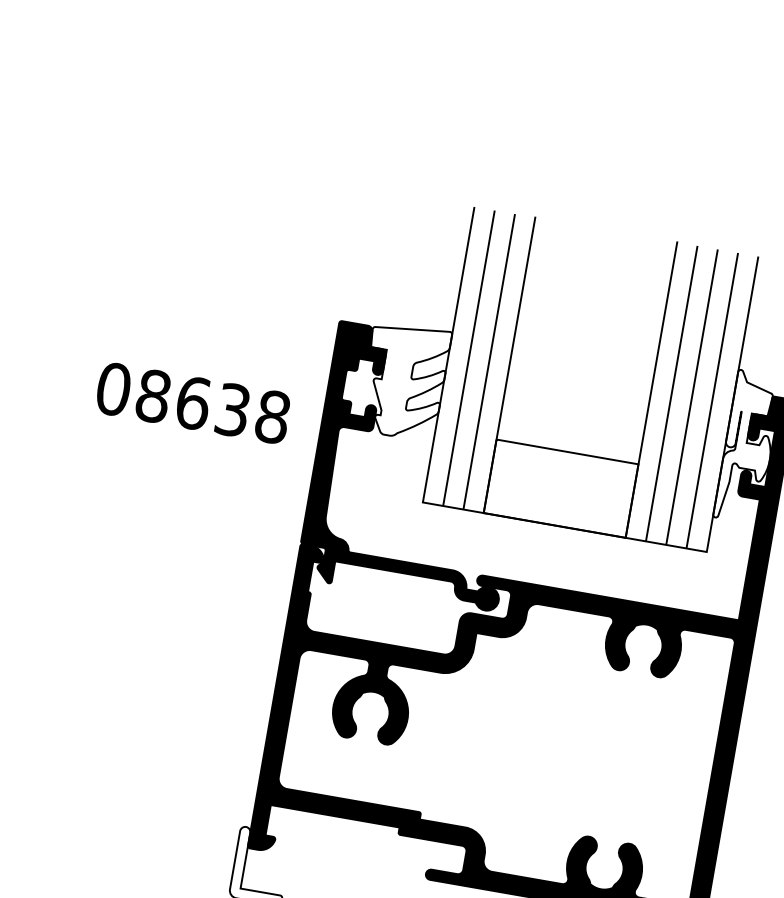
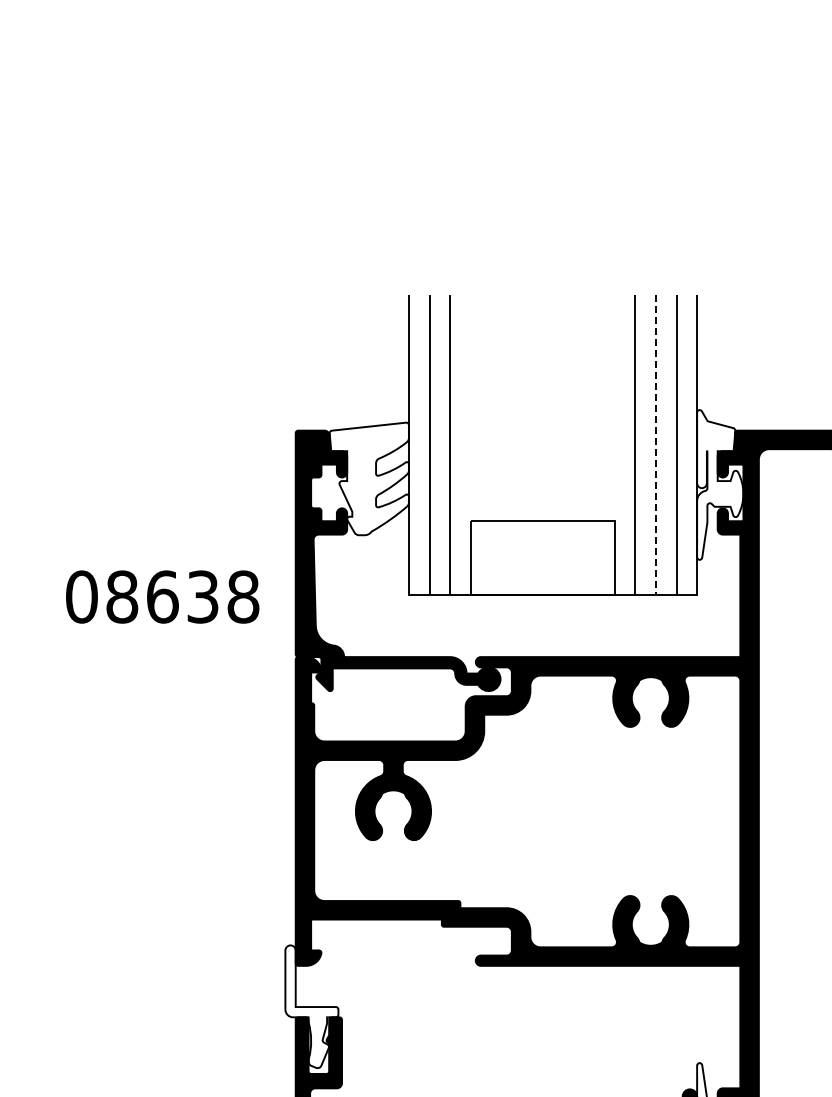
line: (509, 365) -> (470, 445), removed
line: (651, 390) -> (614, 445), removed
line: (691, 397) -> (655, 445), solid -> dashed
text: (193, 402) -> (162, 596), moved

